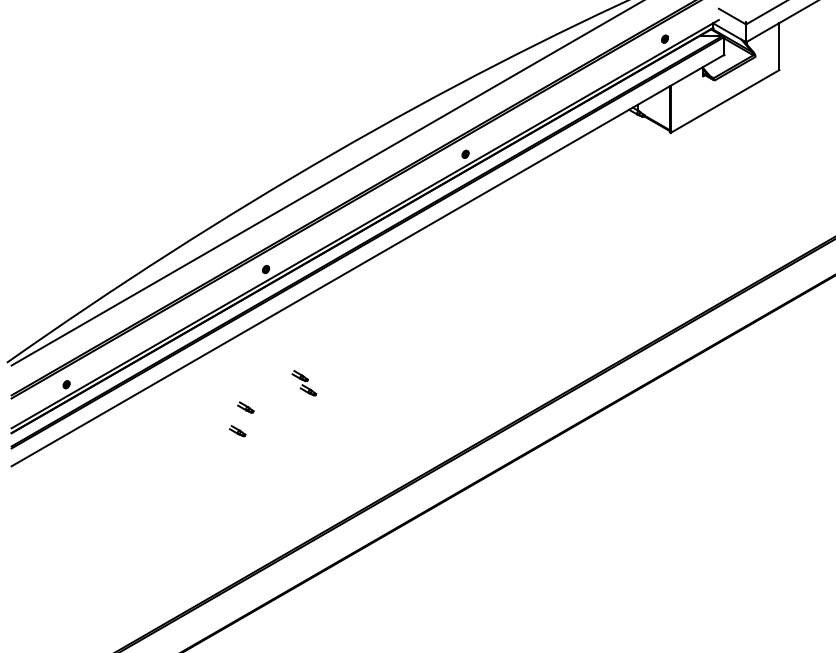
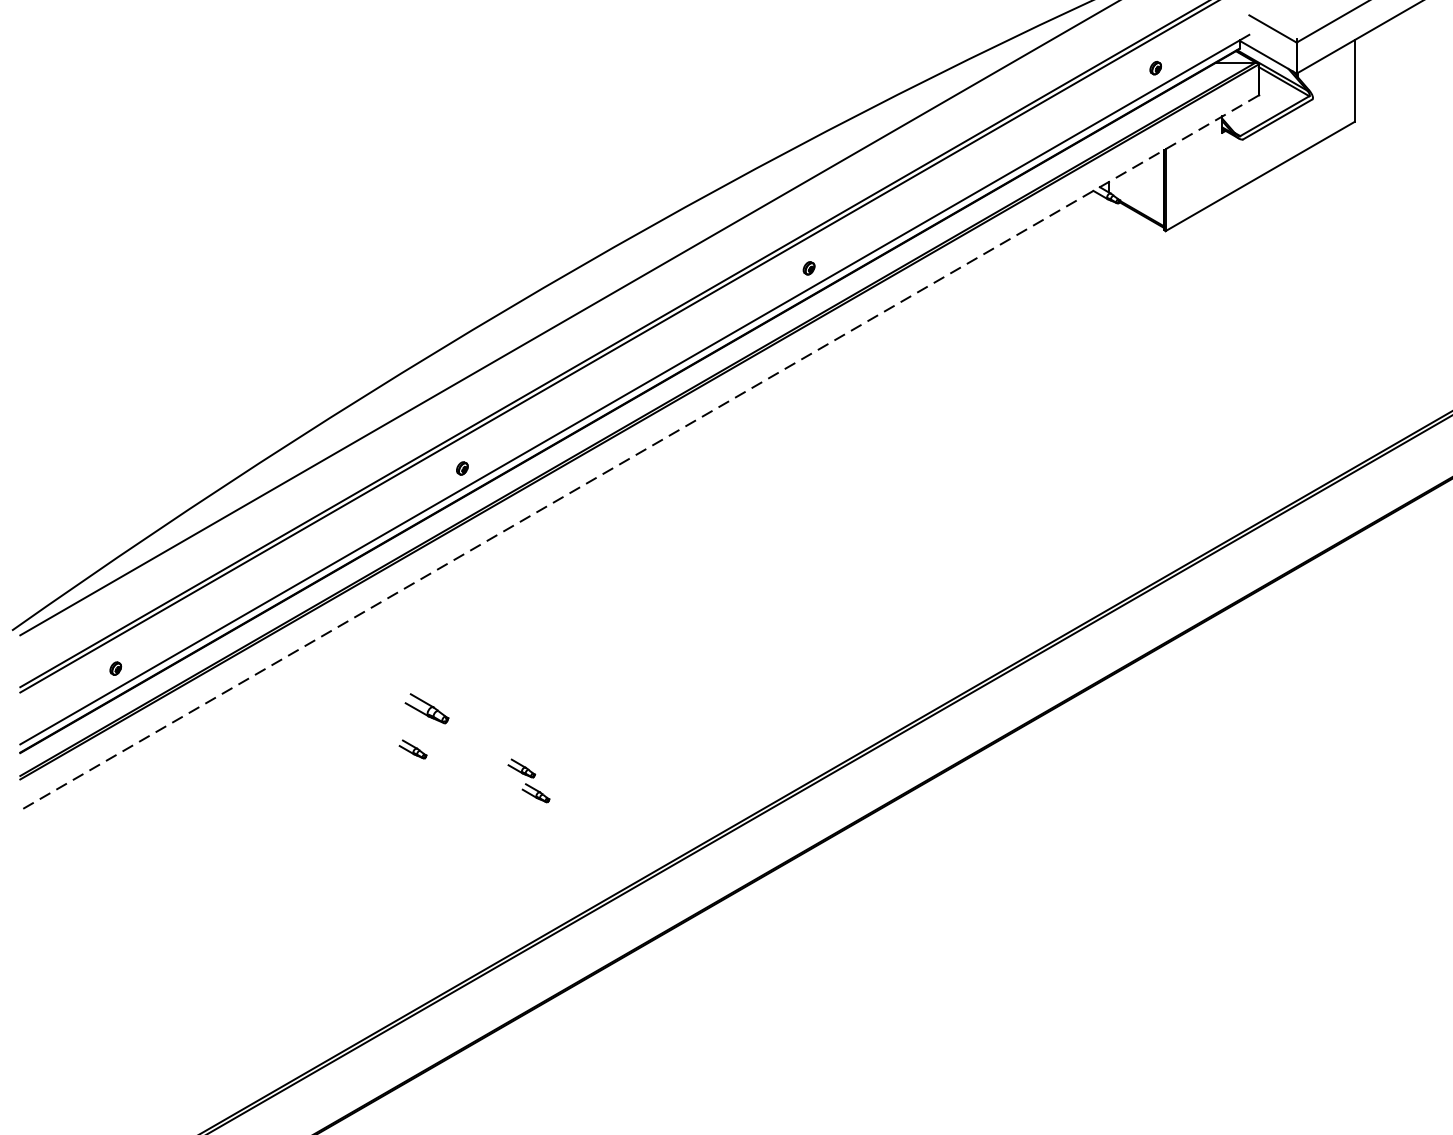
line: (367, 260) -> (638, 452), solid -> dashed
part: (304, 383) -> (529, 781), moved
part: (245, 407) -> (426, 708), size x1.6

